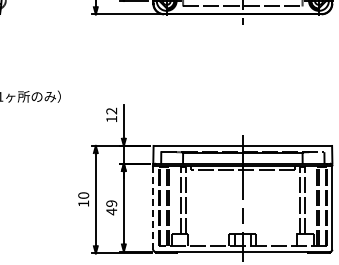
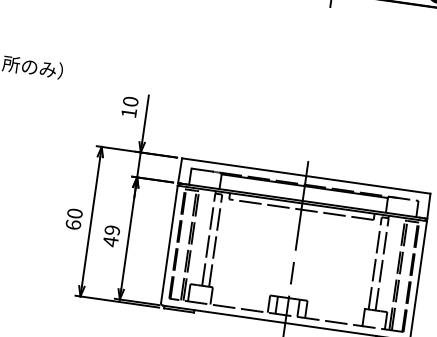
text: (111, 110) -> (130, 100), 12 -> 10
text: (83, 203) -> (73, 224), 10 -> 60
line: (153, 208) -> (169, 245), dashed -> solid

